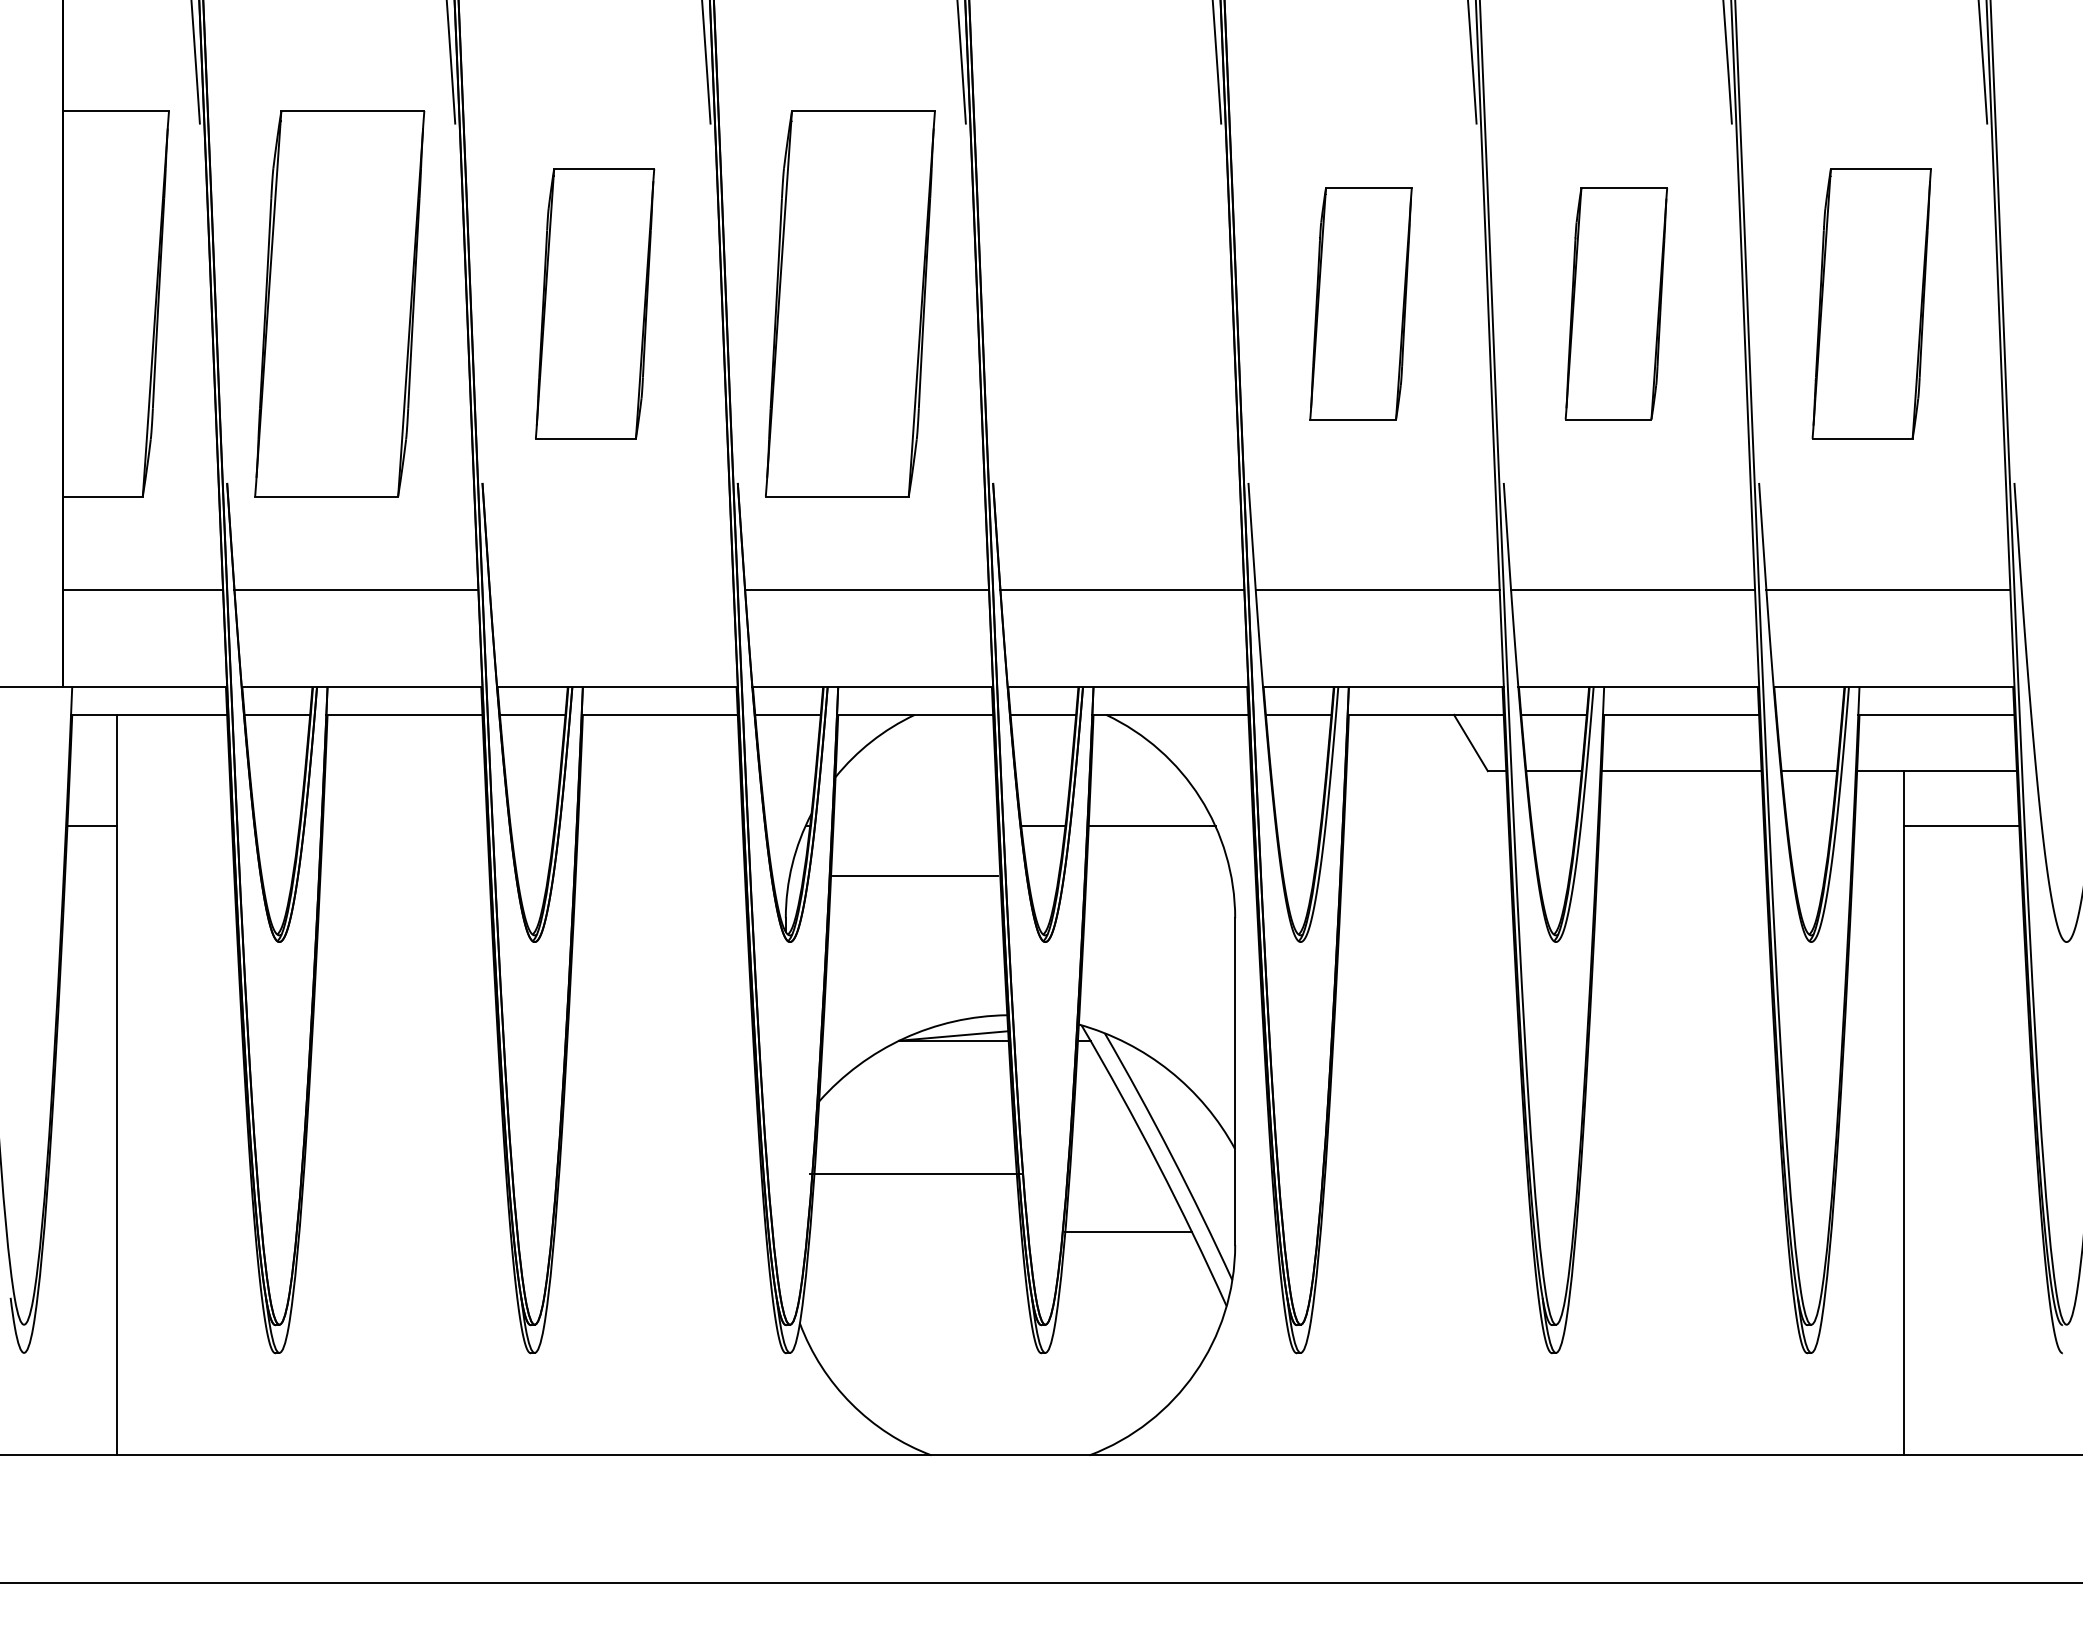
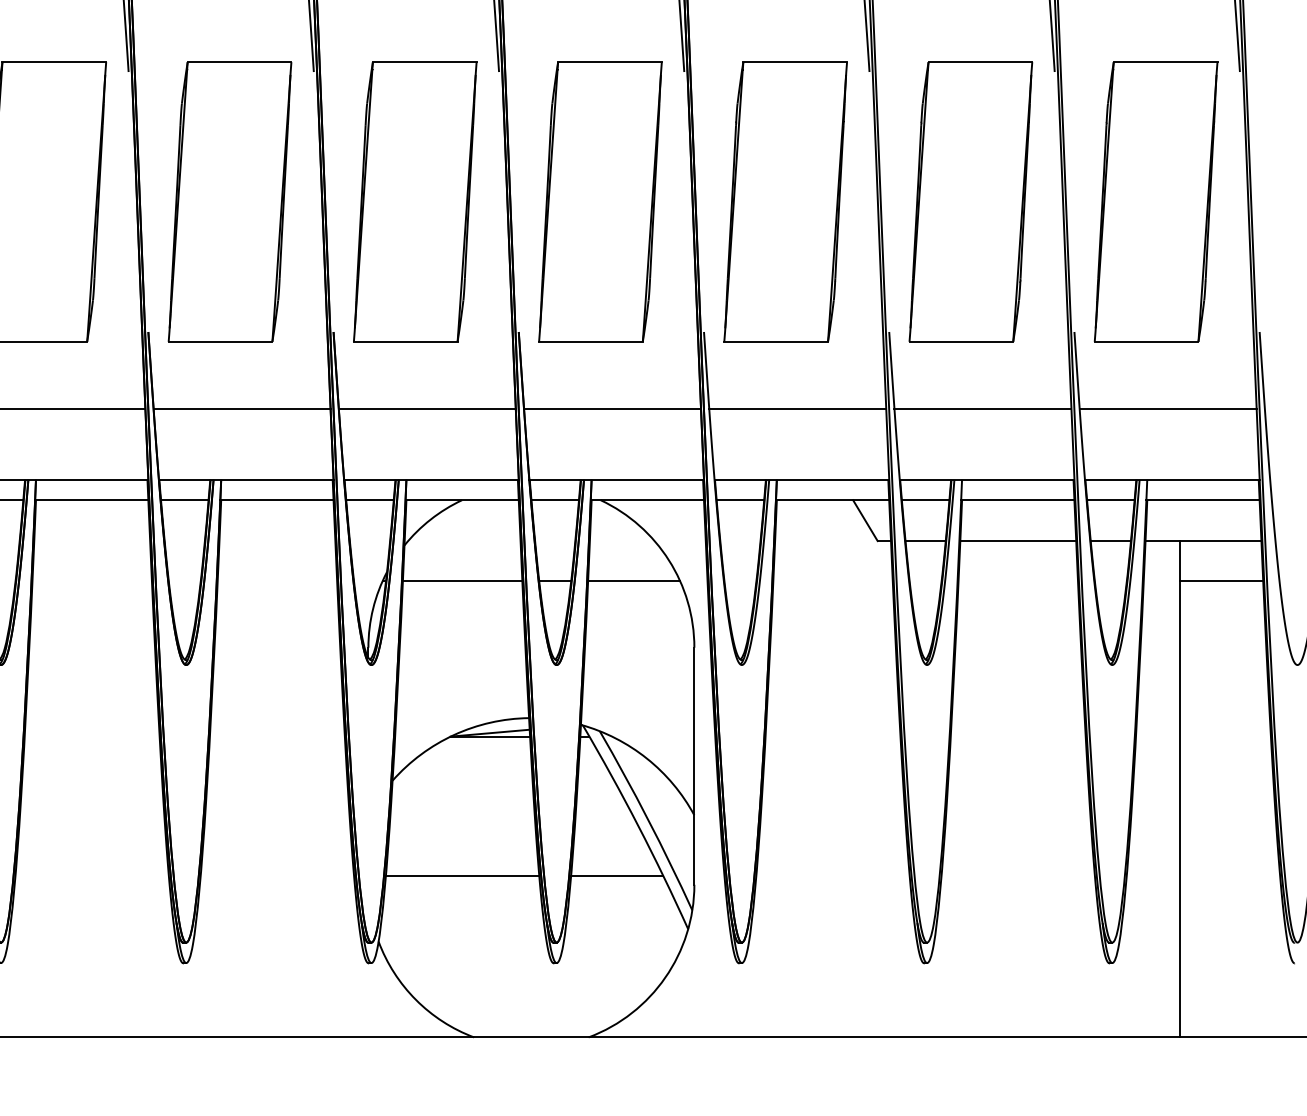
part: (594, 303) -> (229, 201), size x1.43
part: (1105, 303) -> (600, 201), added
part: (1360, 303) -> (785, 201), size x1.67
part: (1616, 303) -> (970, 201), size x1.67
part: (1871, 303) -> (1155, 201), size x1.43
line: (611, 589) -> (241, 409), added
line: (1809, 714) -> (1110, 499), added
line: (915, 876) -> (462, 581), moved
line: (915, 1174) -> (462, 875), moved

